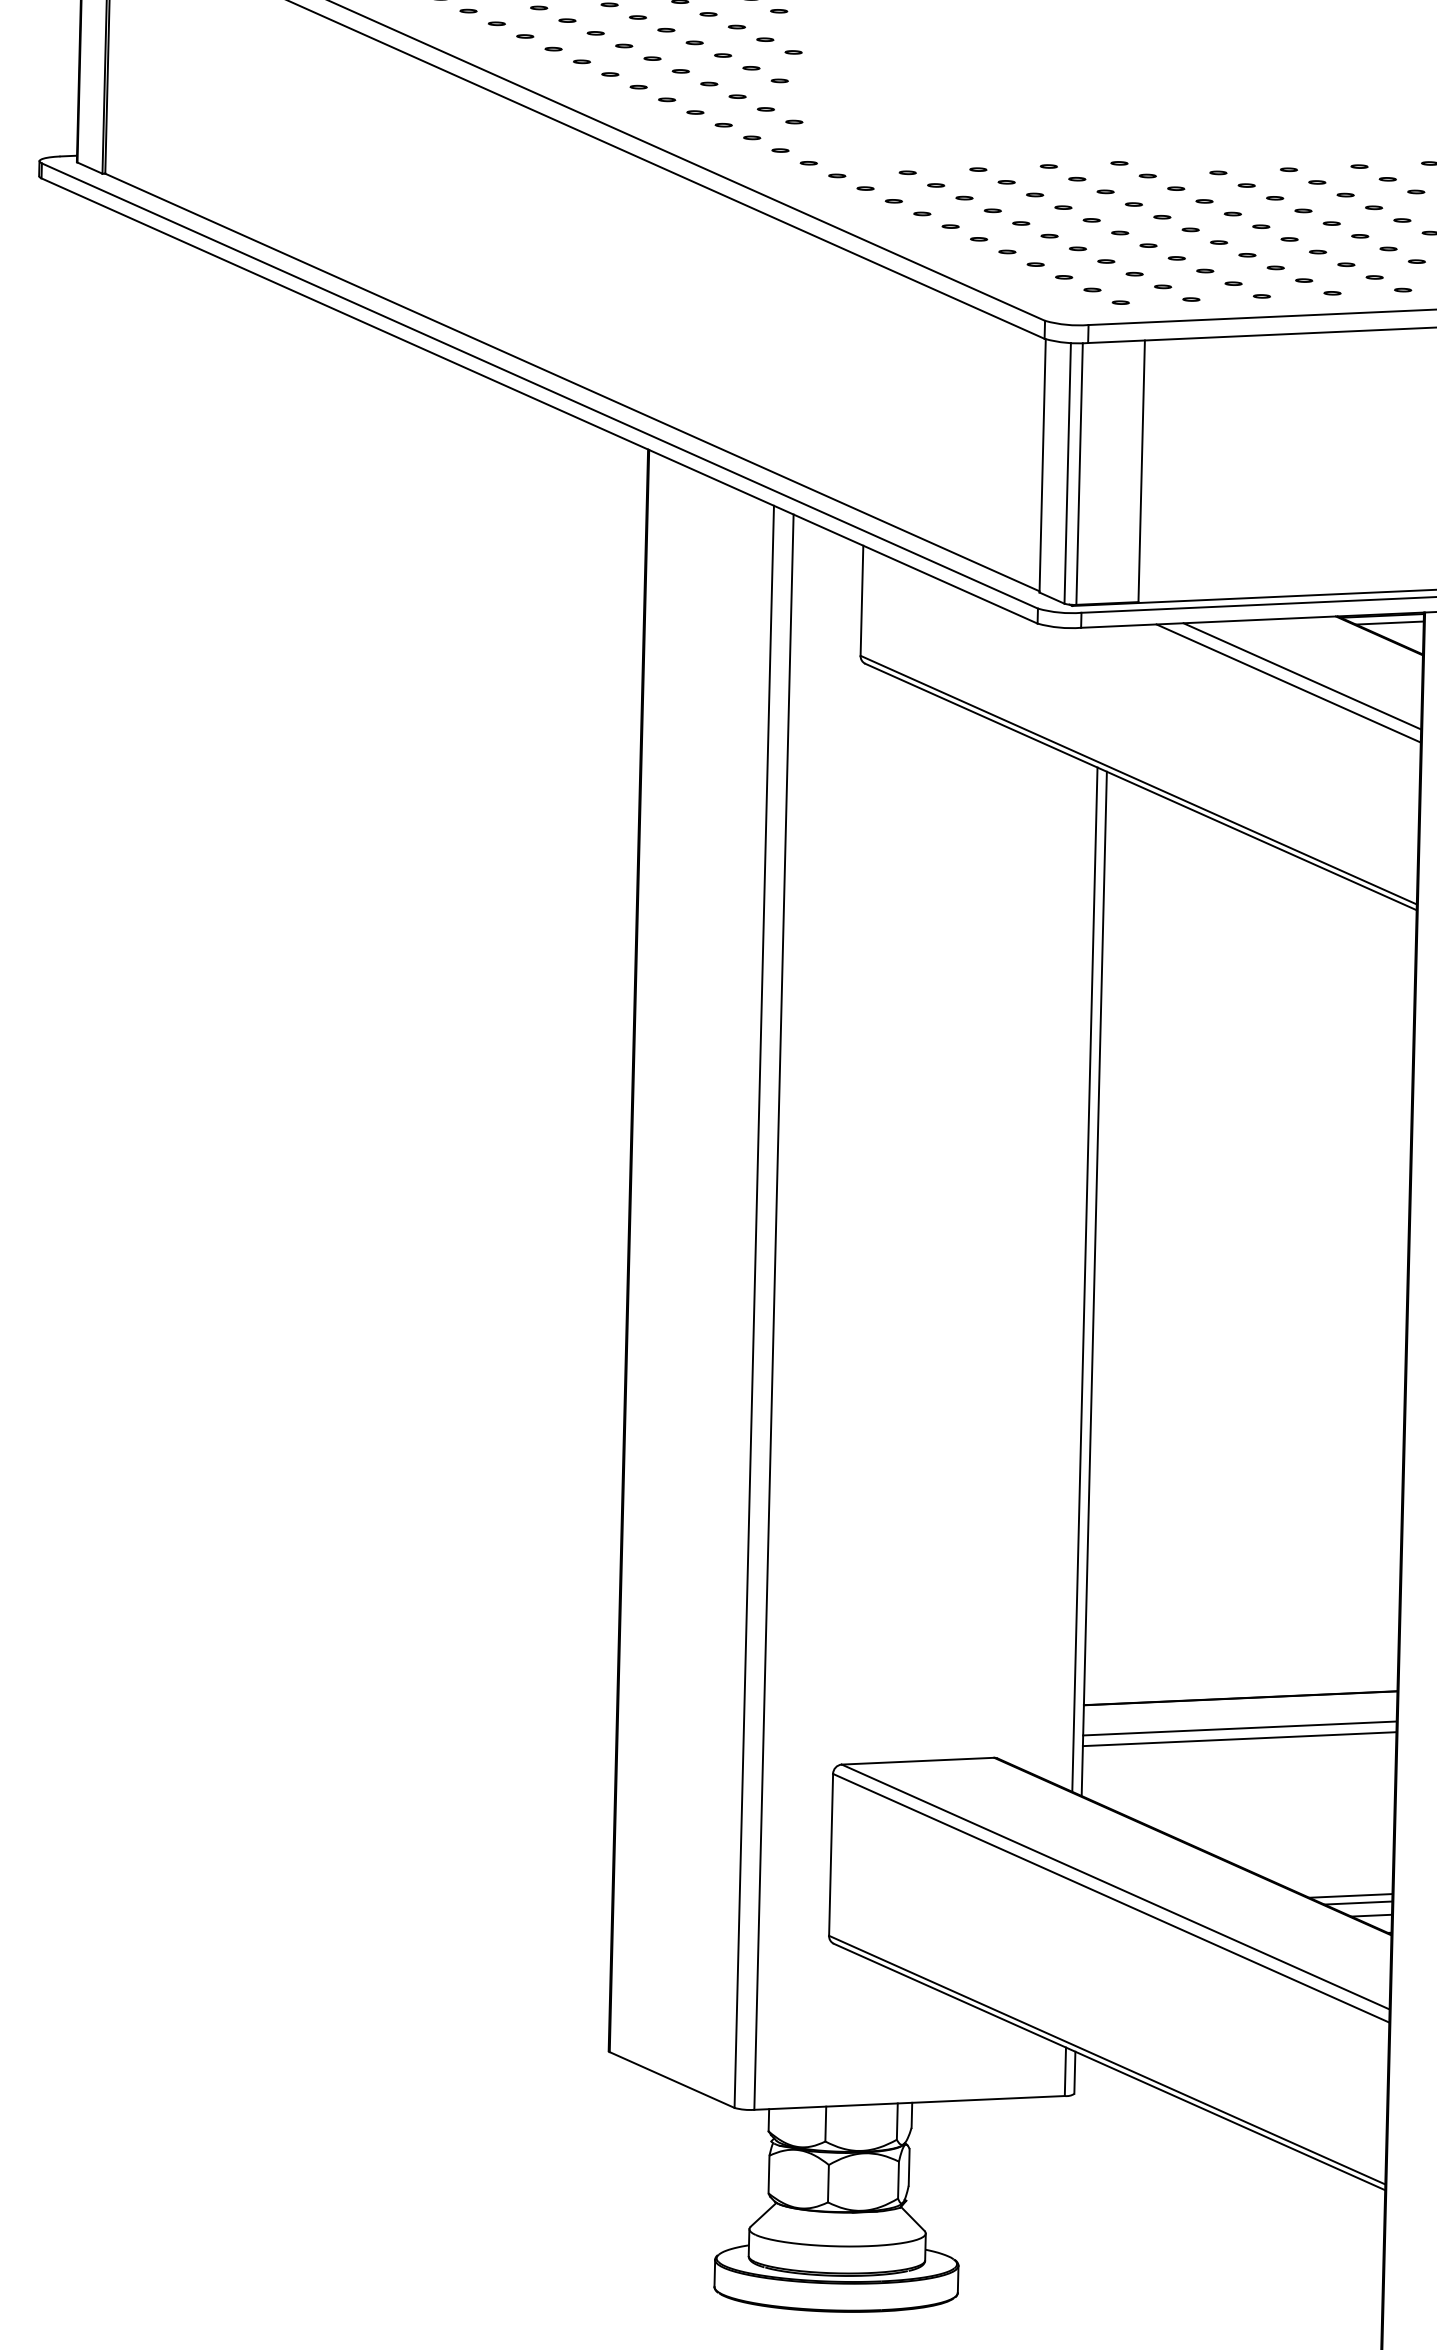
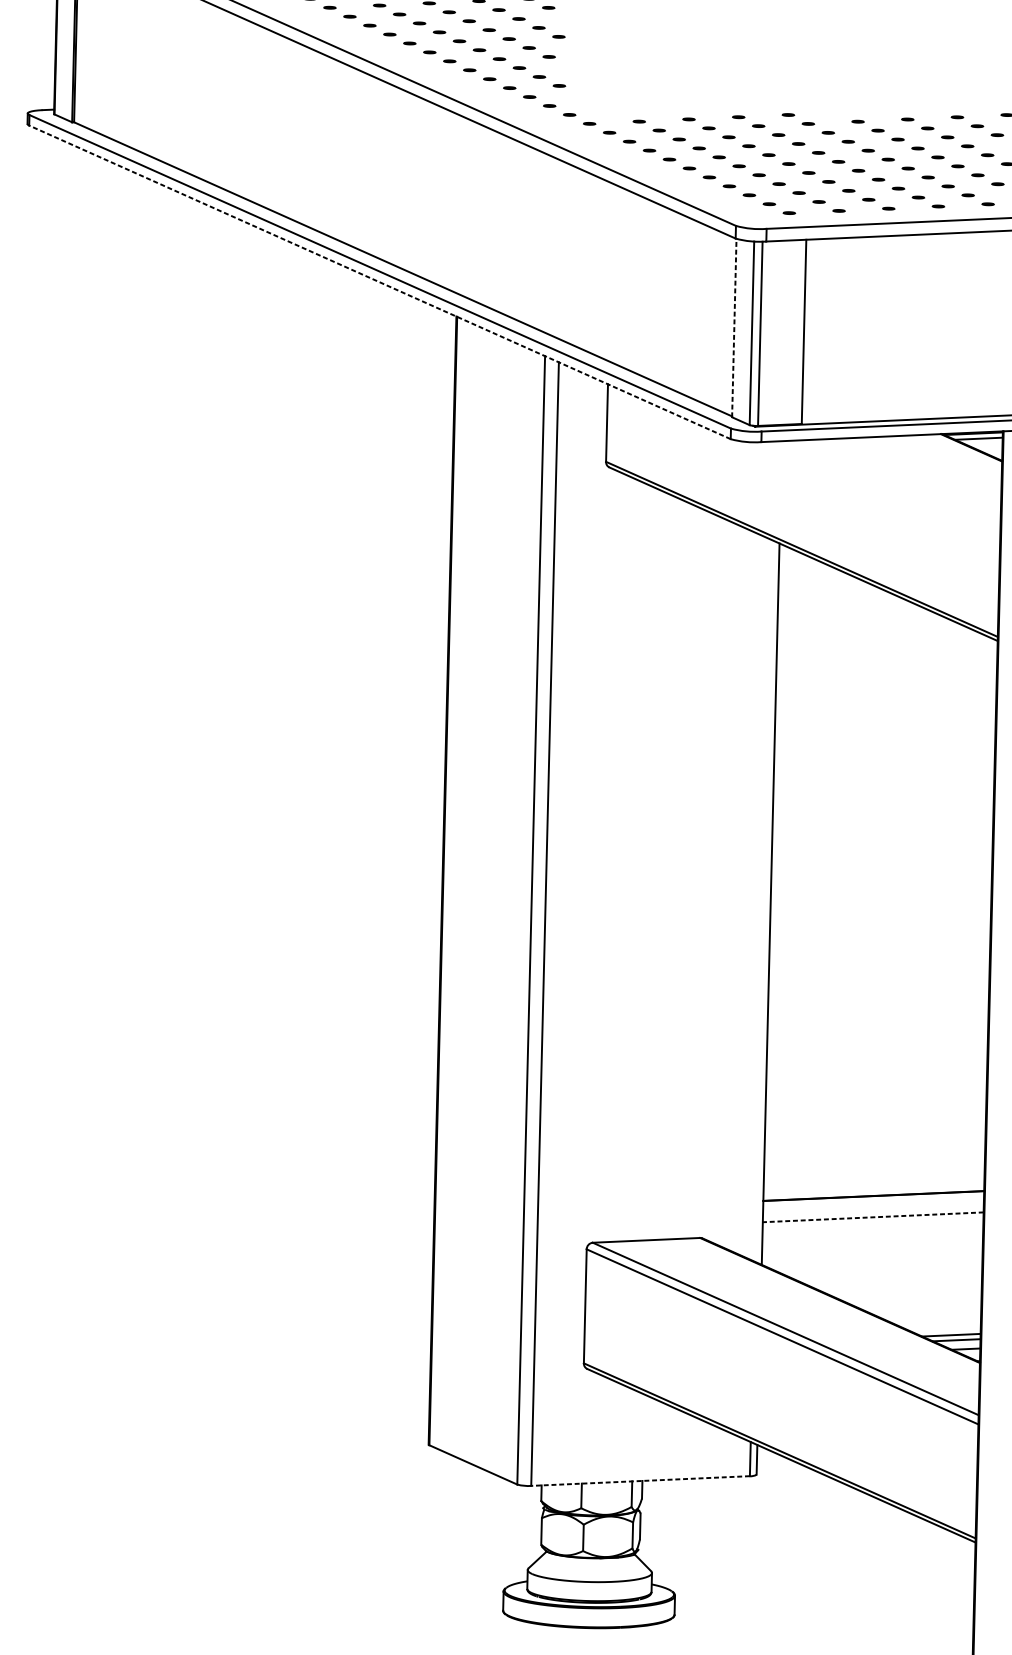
line: (539, 401) -> (379, 282), solid -> dashed
line: (1042, 465) -> (734, 327), solid -> dashed
line: (1302, 676) -> (917, 476), removed
line: (1288, 683) -> (907, 481), removed
line: (1084, 1279) -> (763, 901), removed
line: (1239, 1728) -> (872, 1217), solid -> dashed
line: (1239, 1739) -> (872, 1225), removed
line: (909, 2102) -> (640, 1480), solid -> dashed

